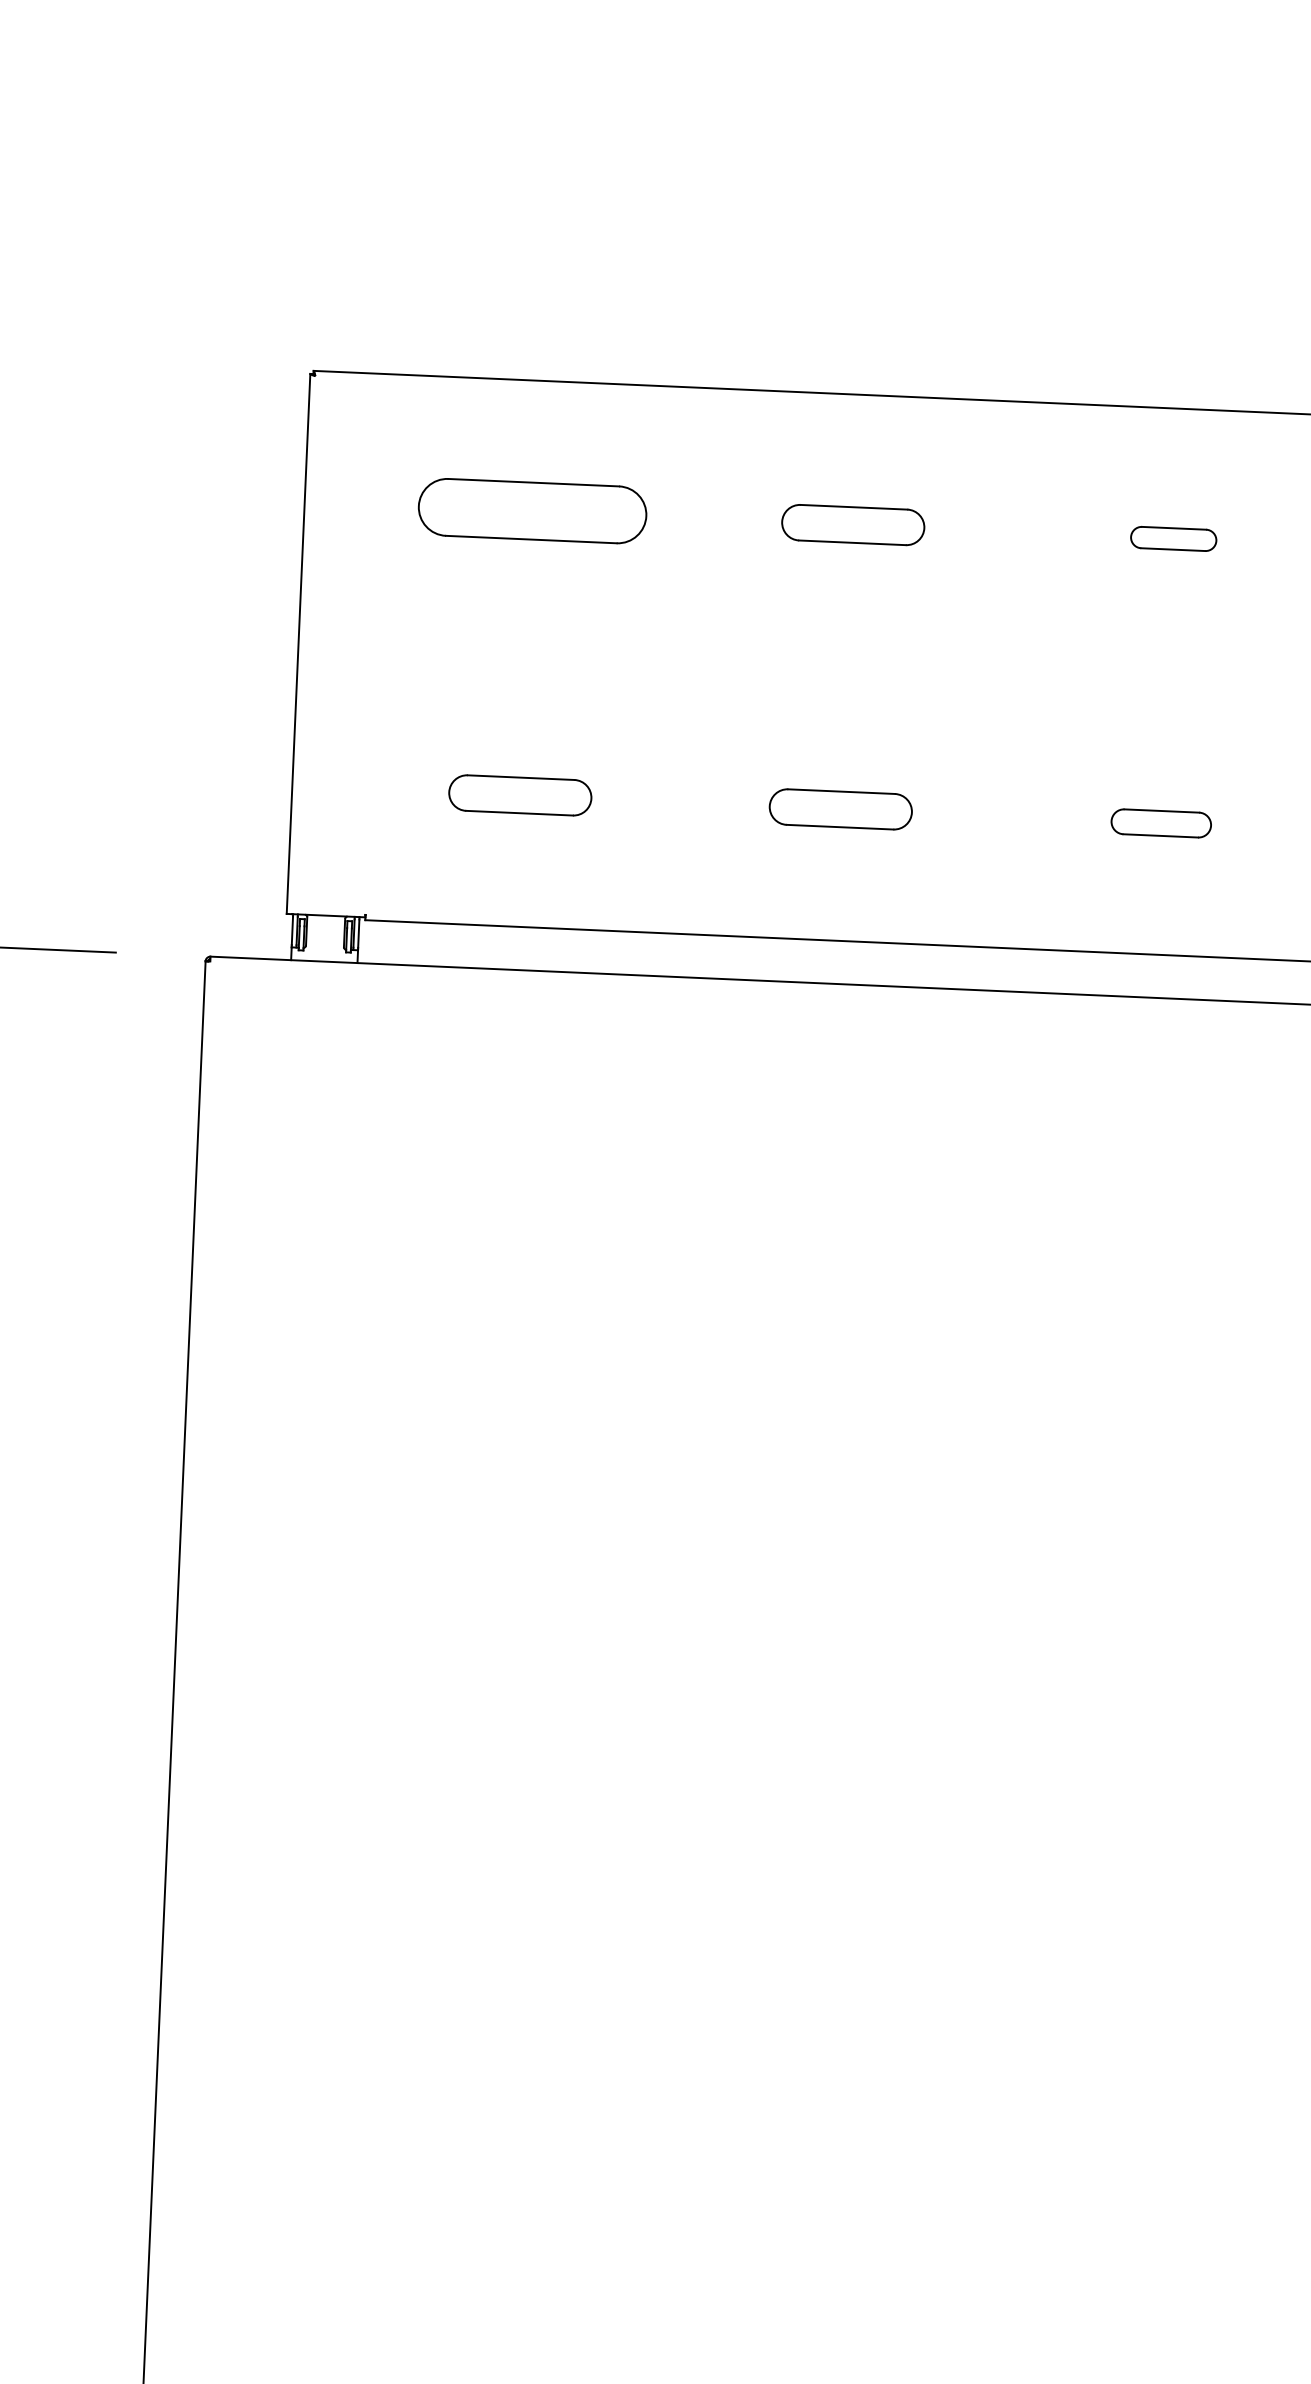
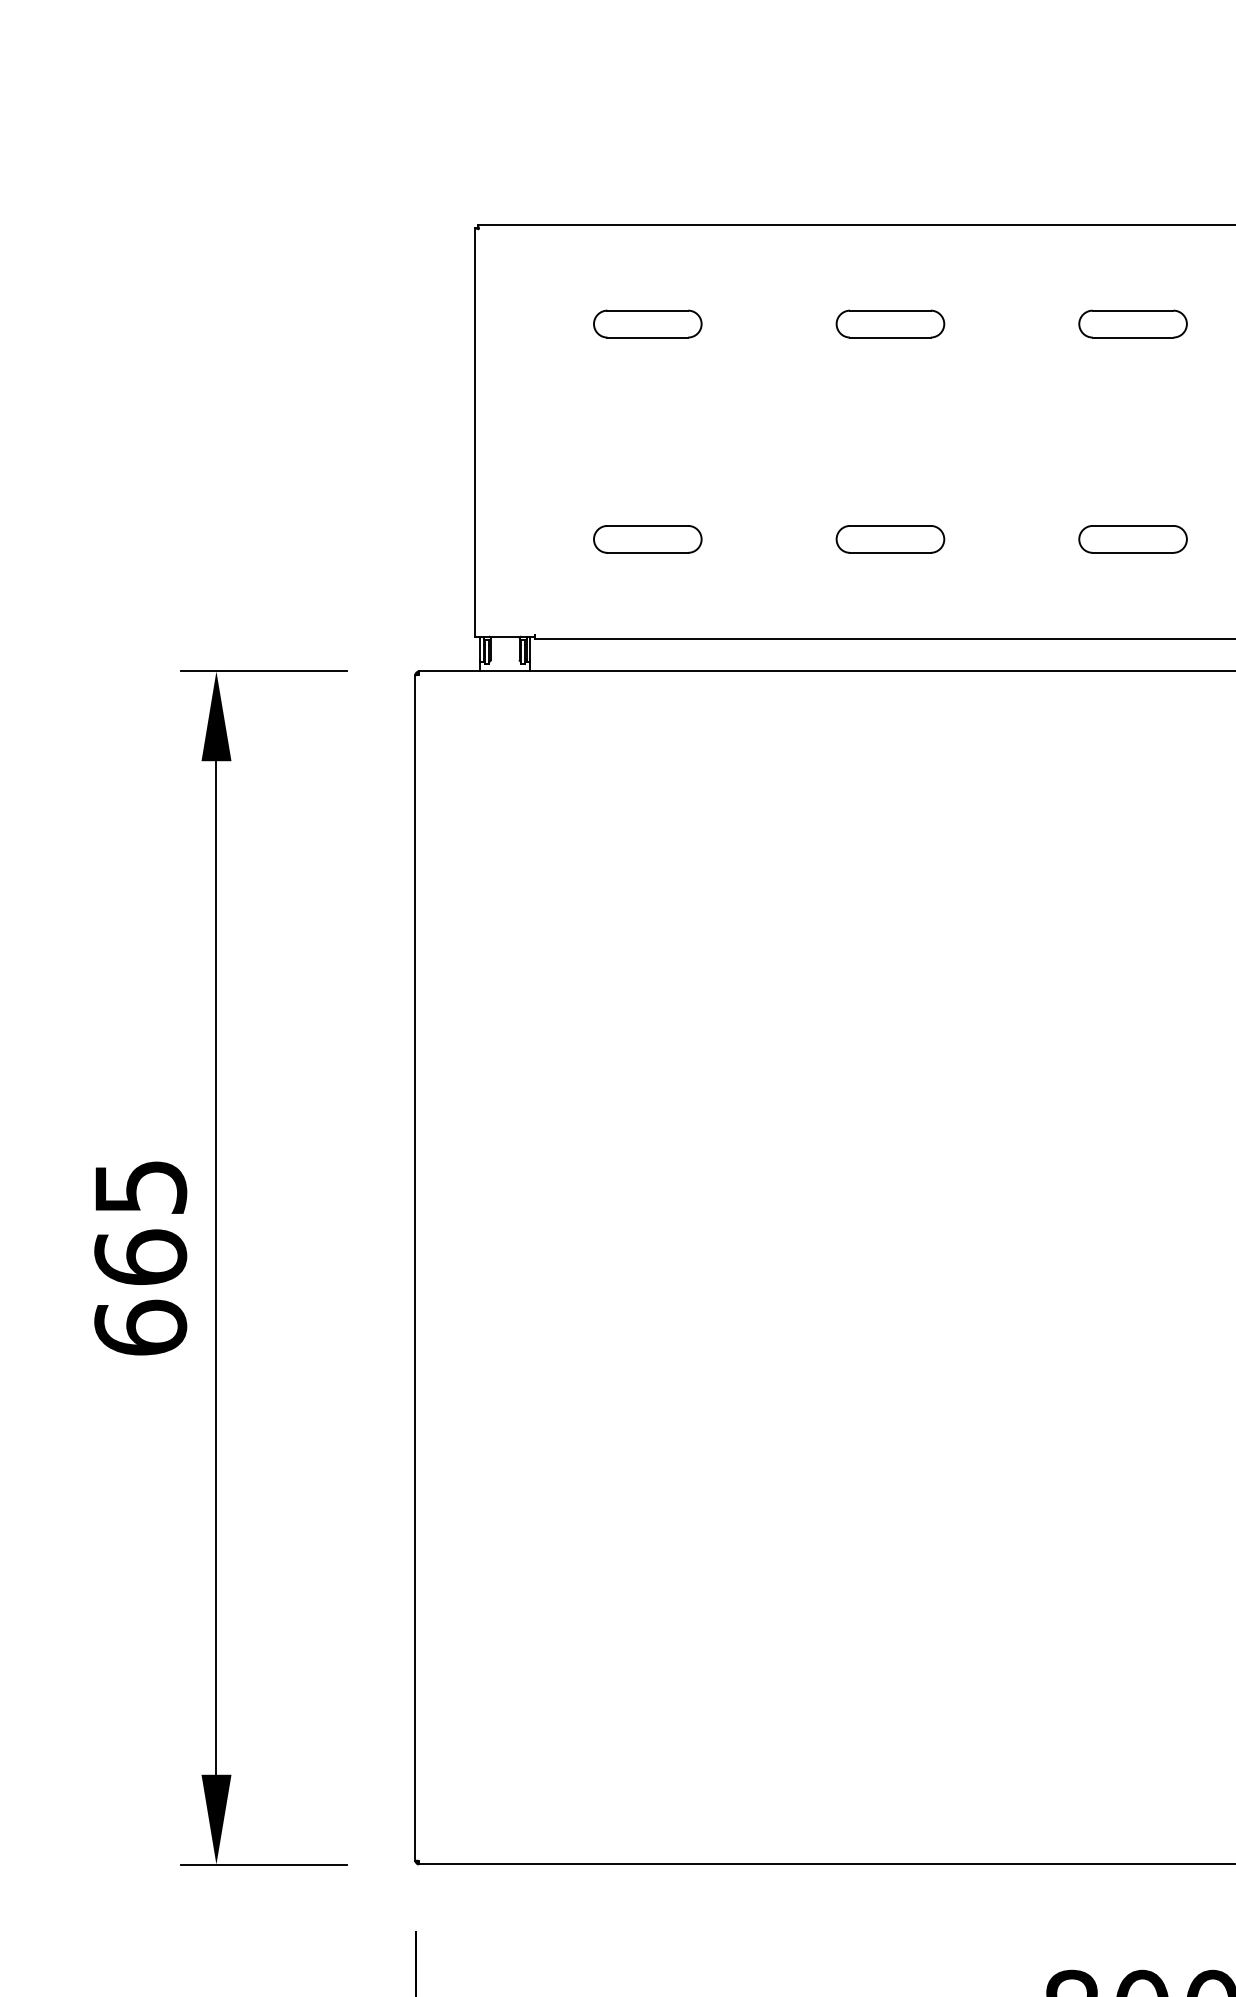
part: (532, 510) -> (647, 323), size x0.62
part: (1173, 538) -> (1132, 323), size x1.67
part: (1160, 823) -> (1132, 539), size x1.43

